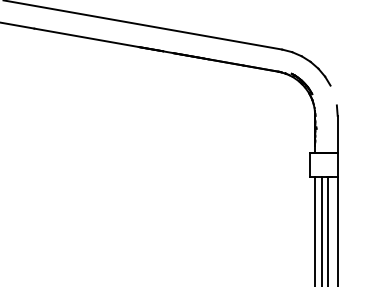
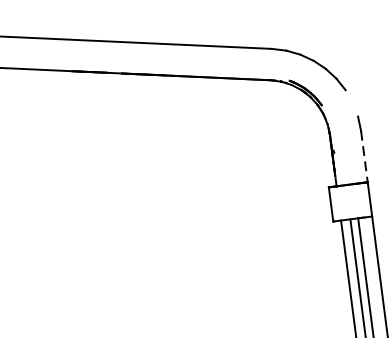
line: (337, 134) -> (364, 156), solid -> dashed

